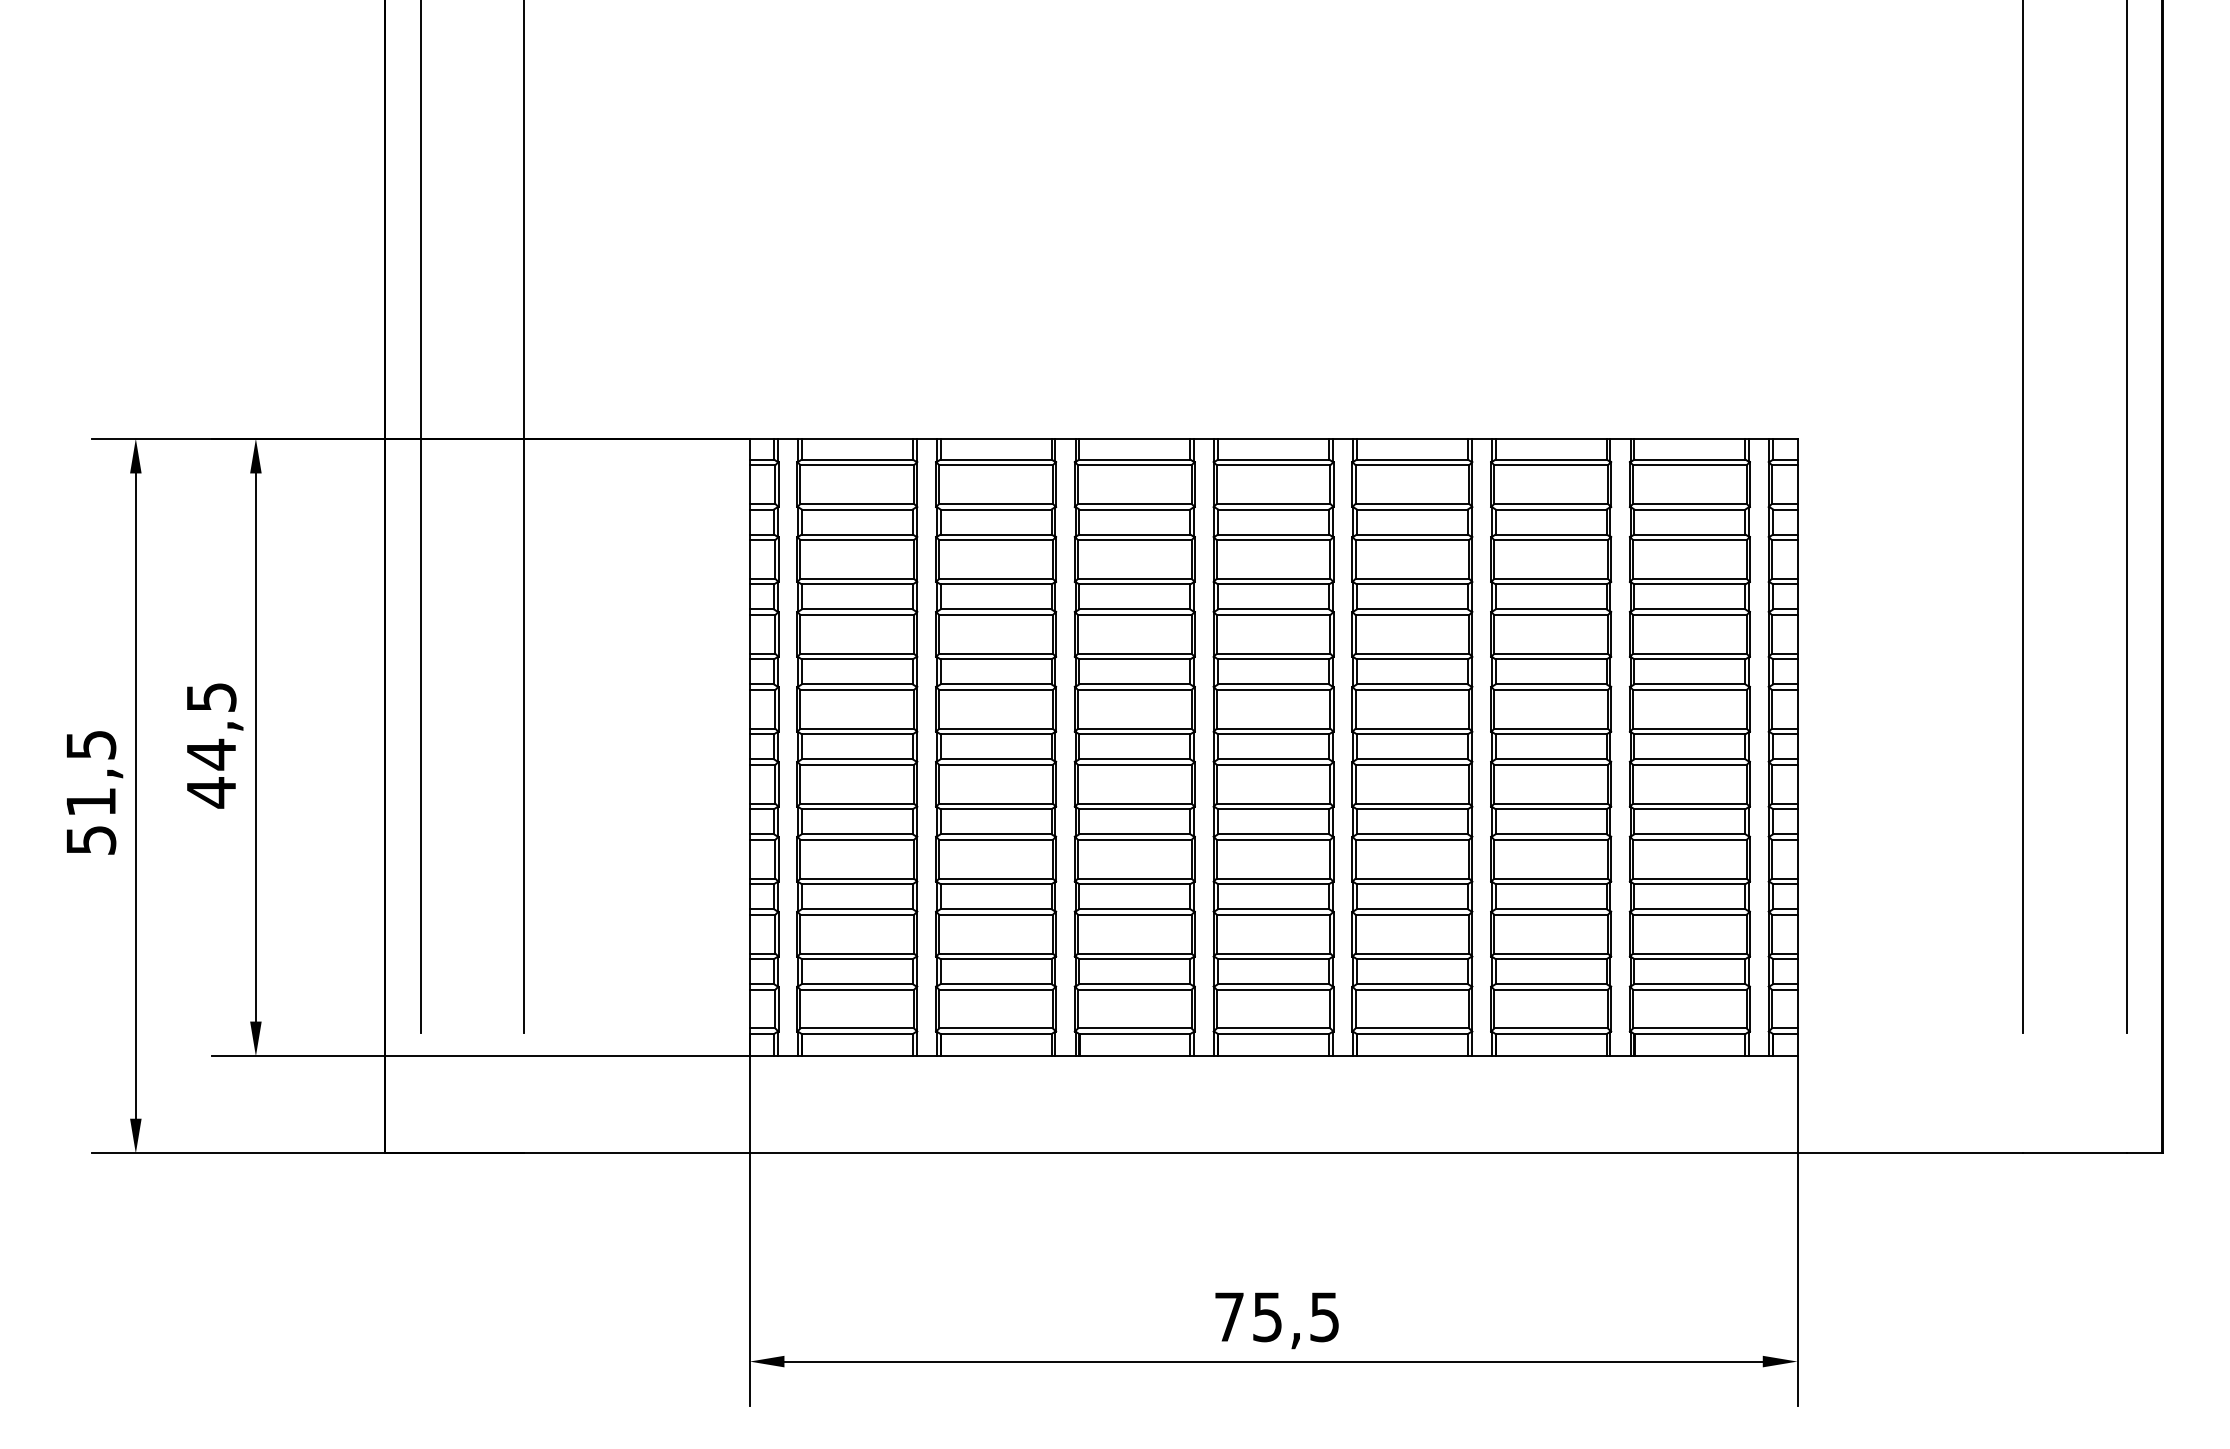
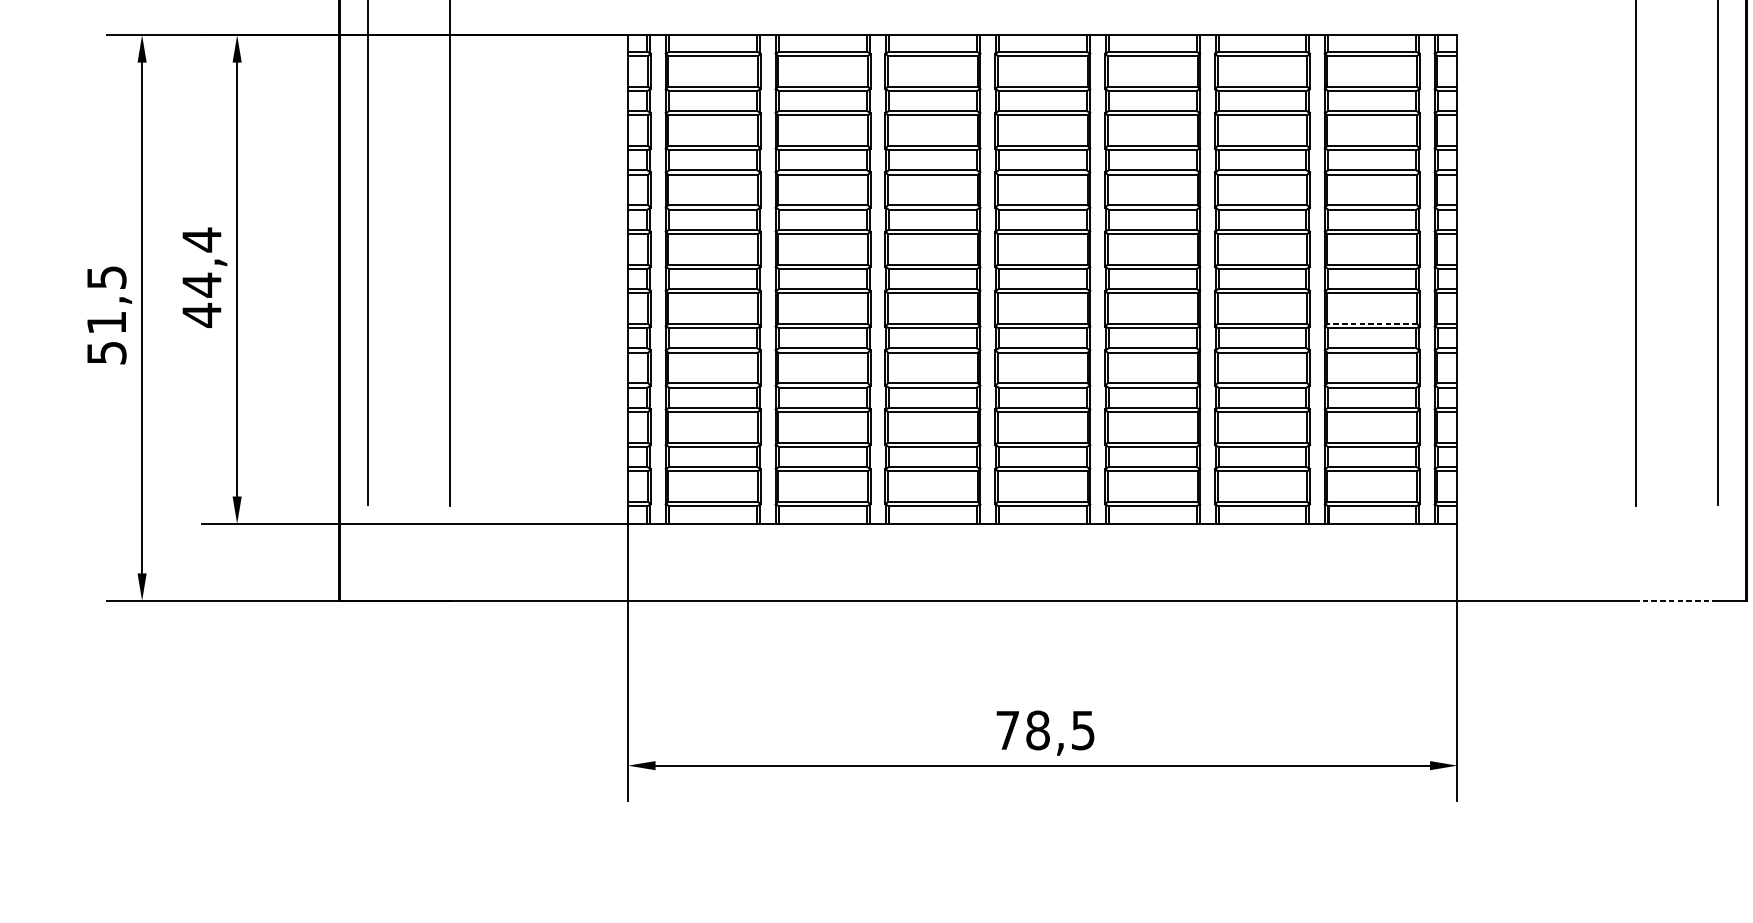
text: (211, 697) -> (202, 239), 44,5 -> 44,4
line: (1689, 803) -> (1371, 323), solid -> dashed
line: (2074, 1153) -> (1676, 600), solid -> dashed
text: (1267, 1317) -> (1037, 730), 75,5 -> 78,5

